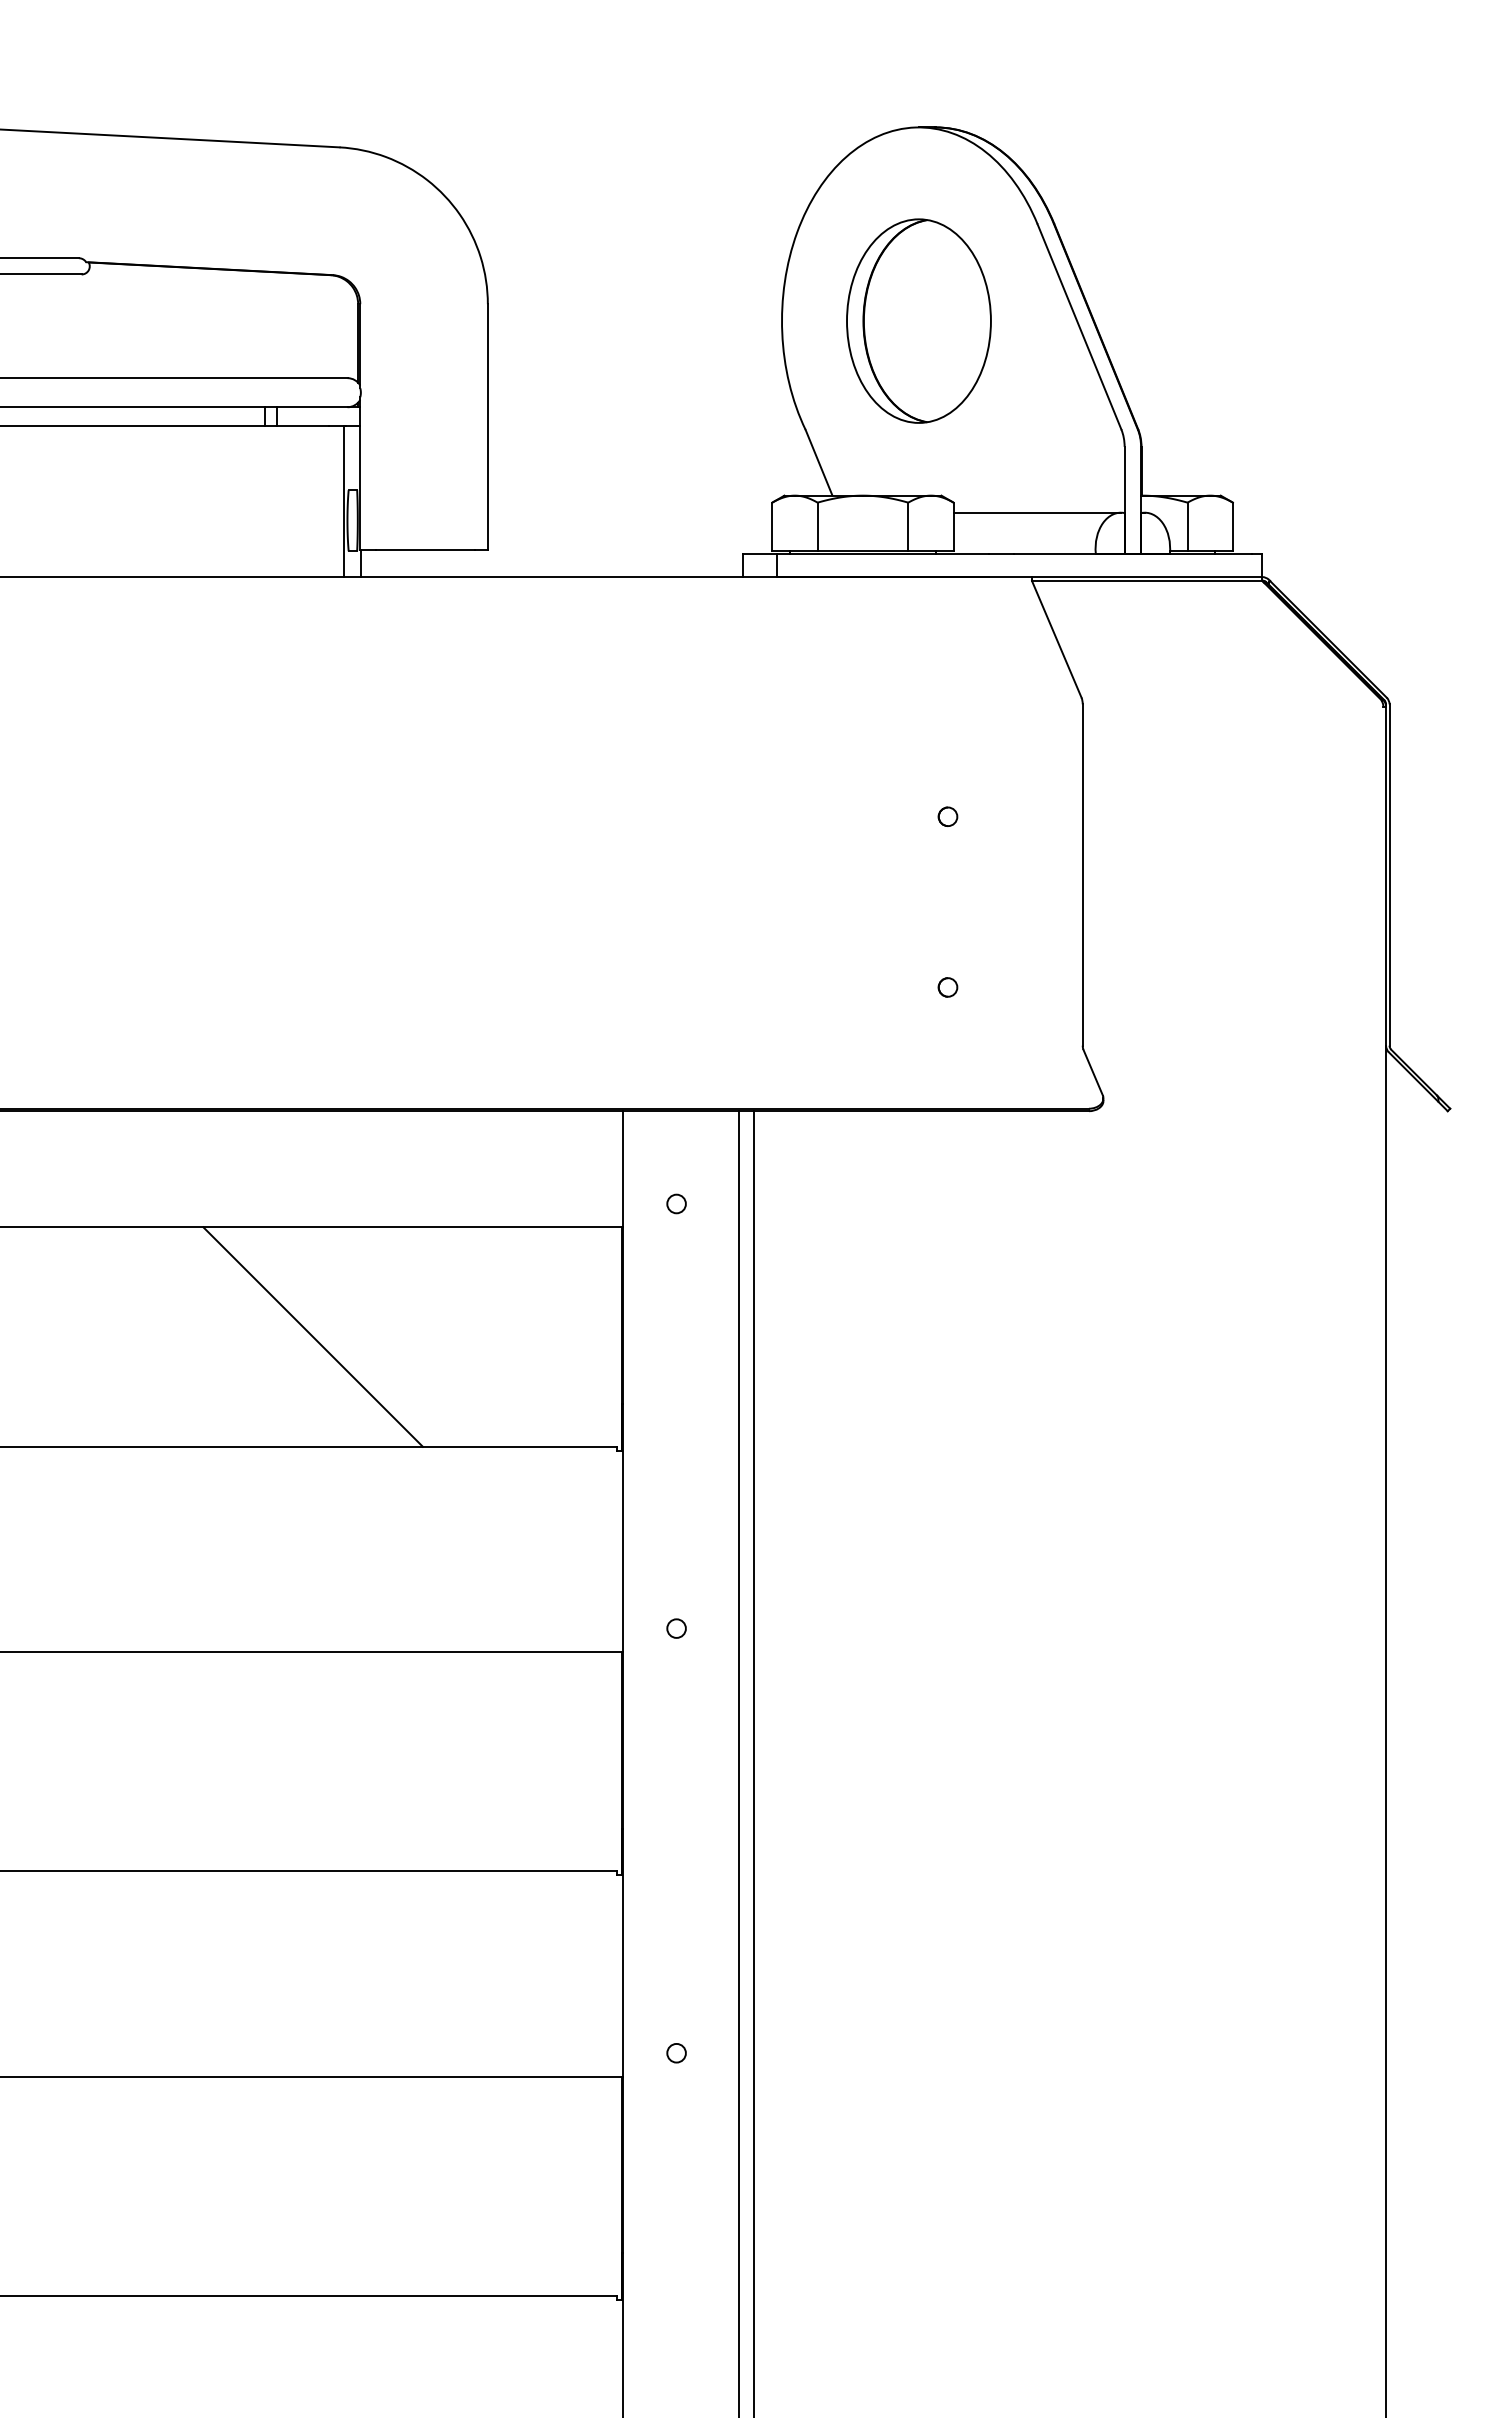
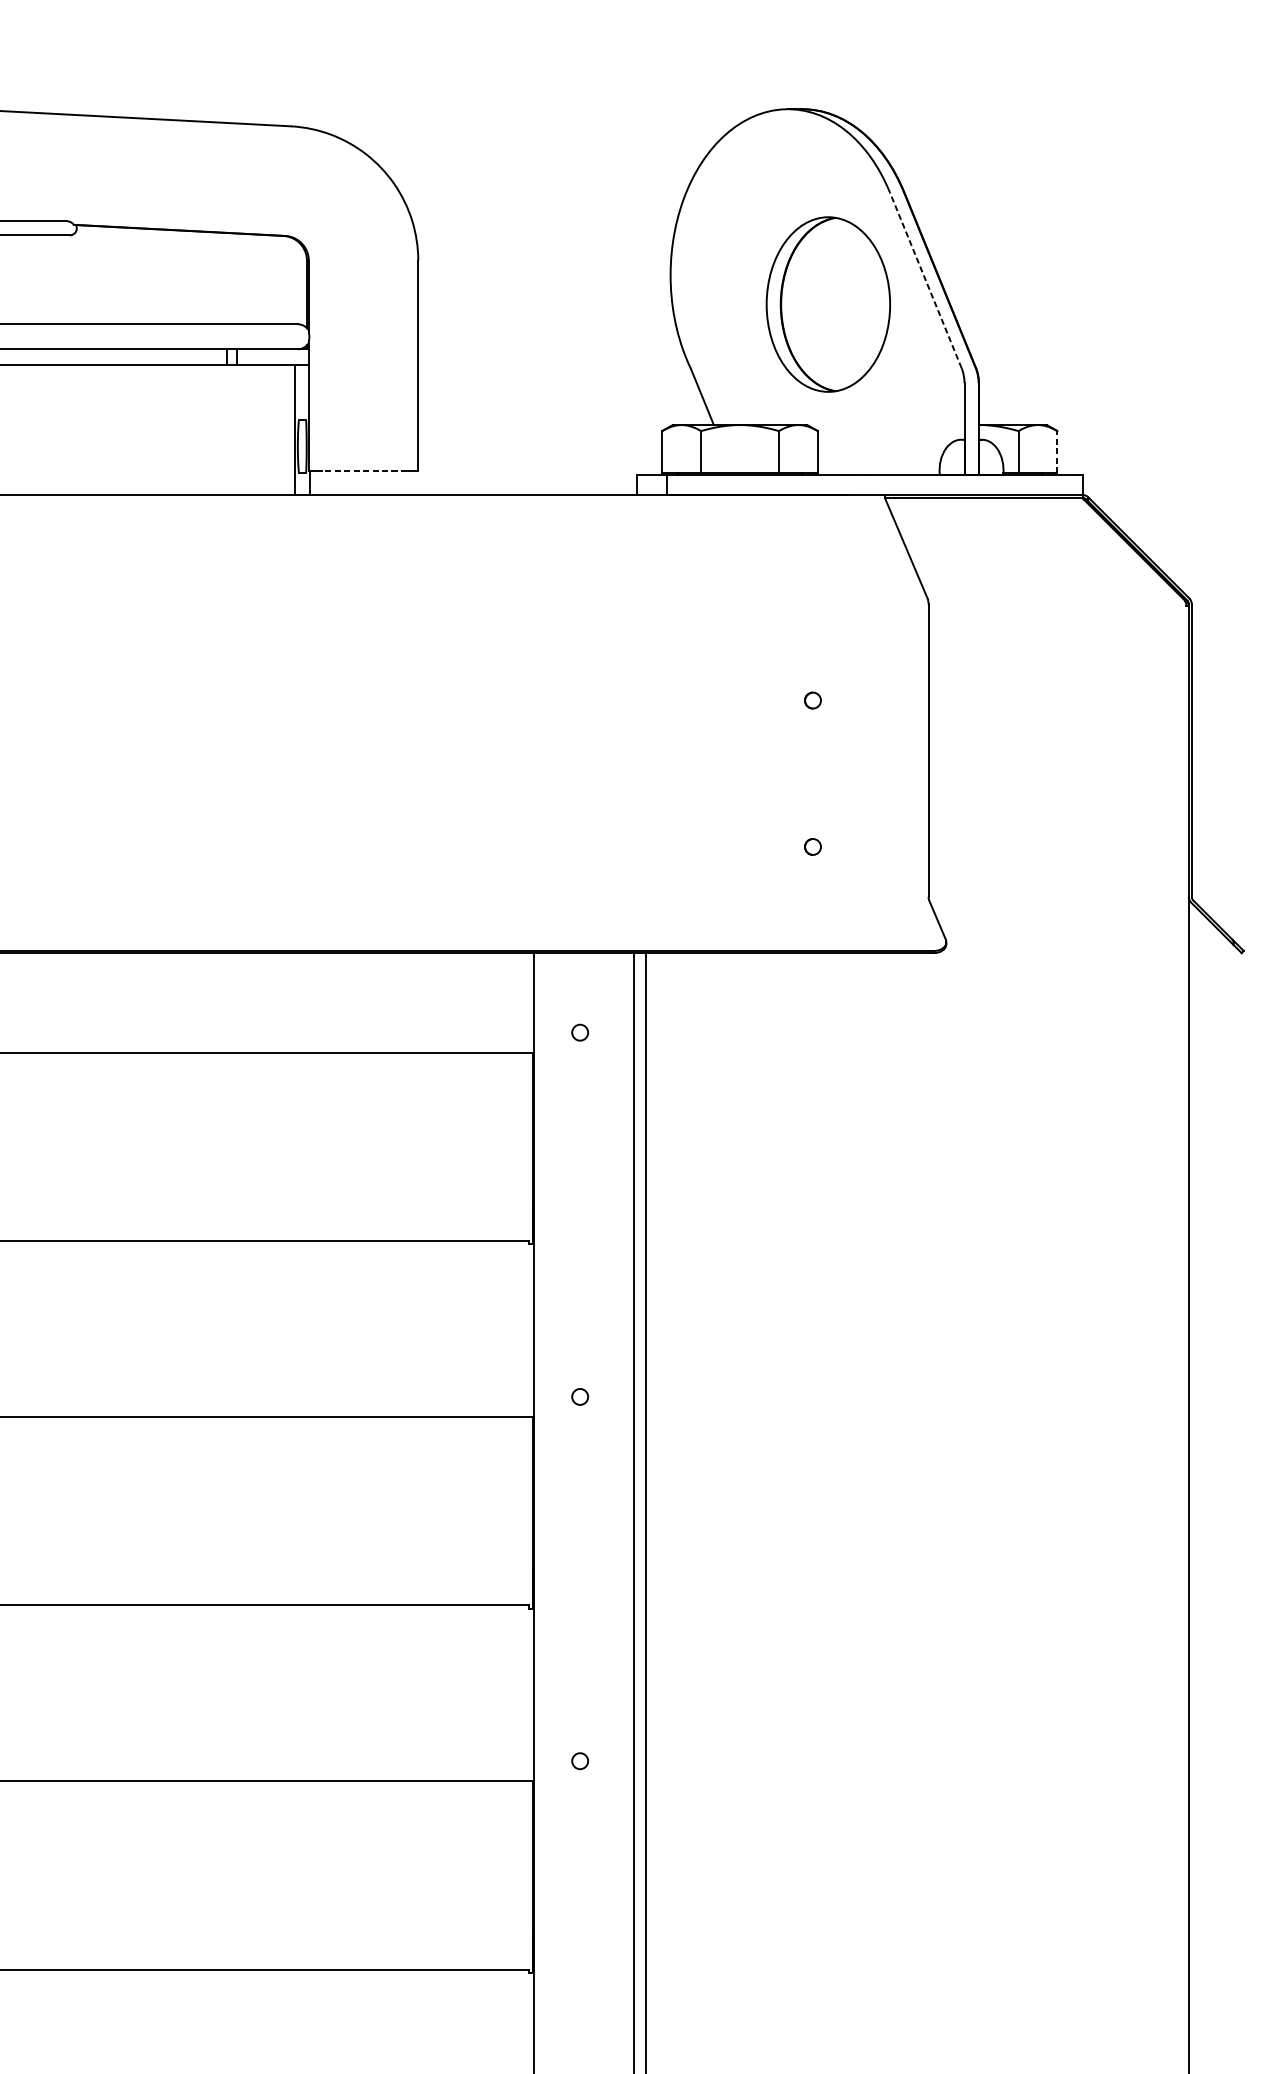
part: (918, 320) -> (828, 304), moved
line: (1079, 326) -> (925, 279), solid -> dashed
line: (1036, 512) -> (888, 439), removed
line: (1232, 526) -> (1057, 451), solid -> dashed
line: (424, 549) -> (363, 471), solid -> dashed
line: (312, 1336) -> (267, 1146), removed

